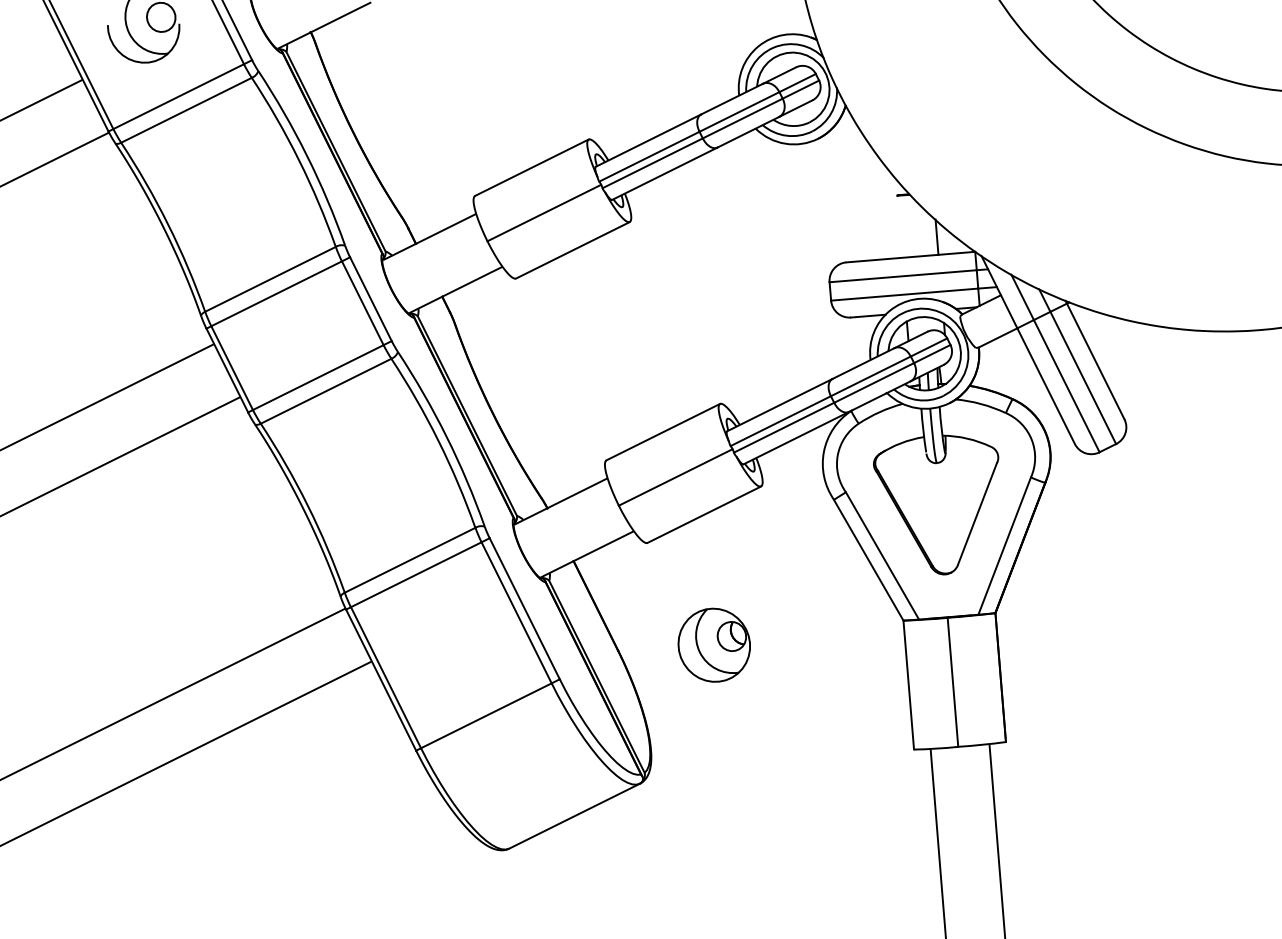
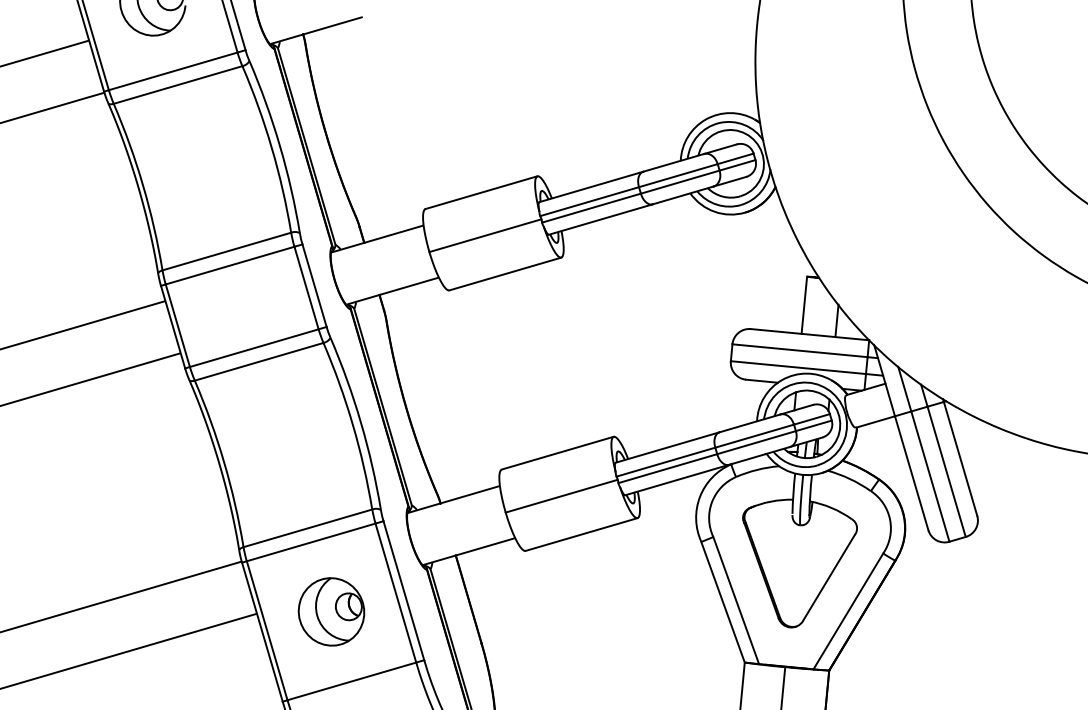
line: (898, 226) -> (803, 304), added
part: (713, 644) -> (330, 611), moved

